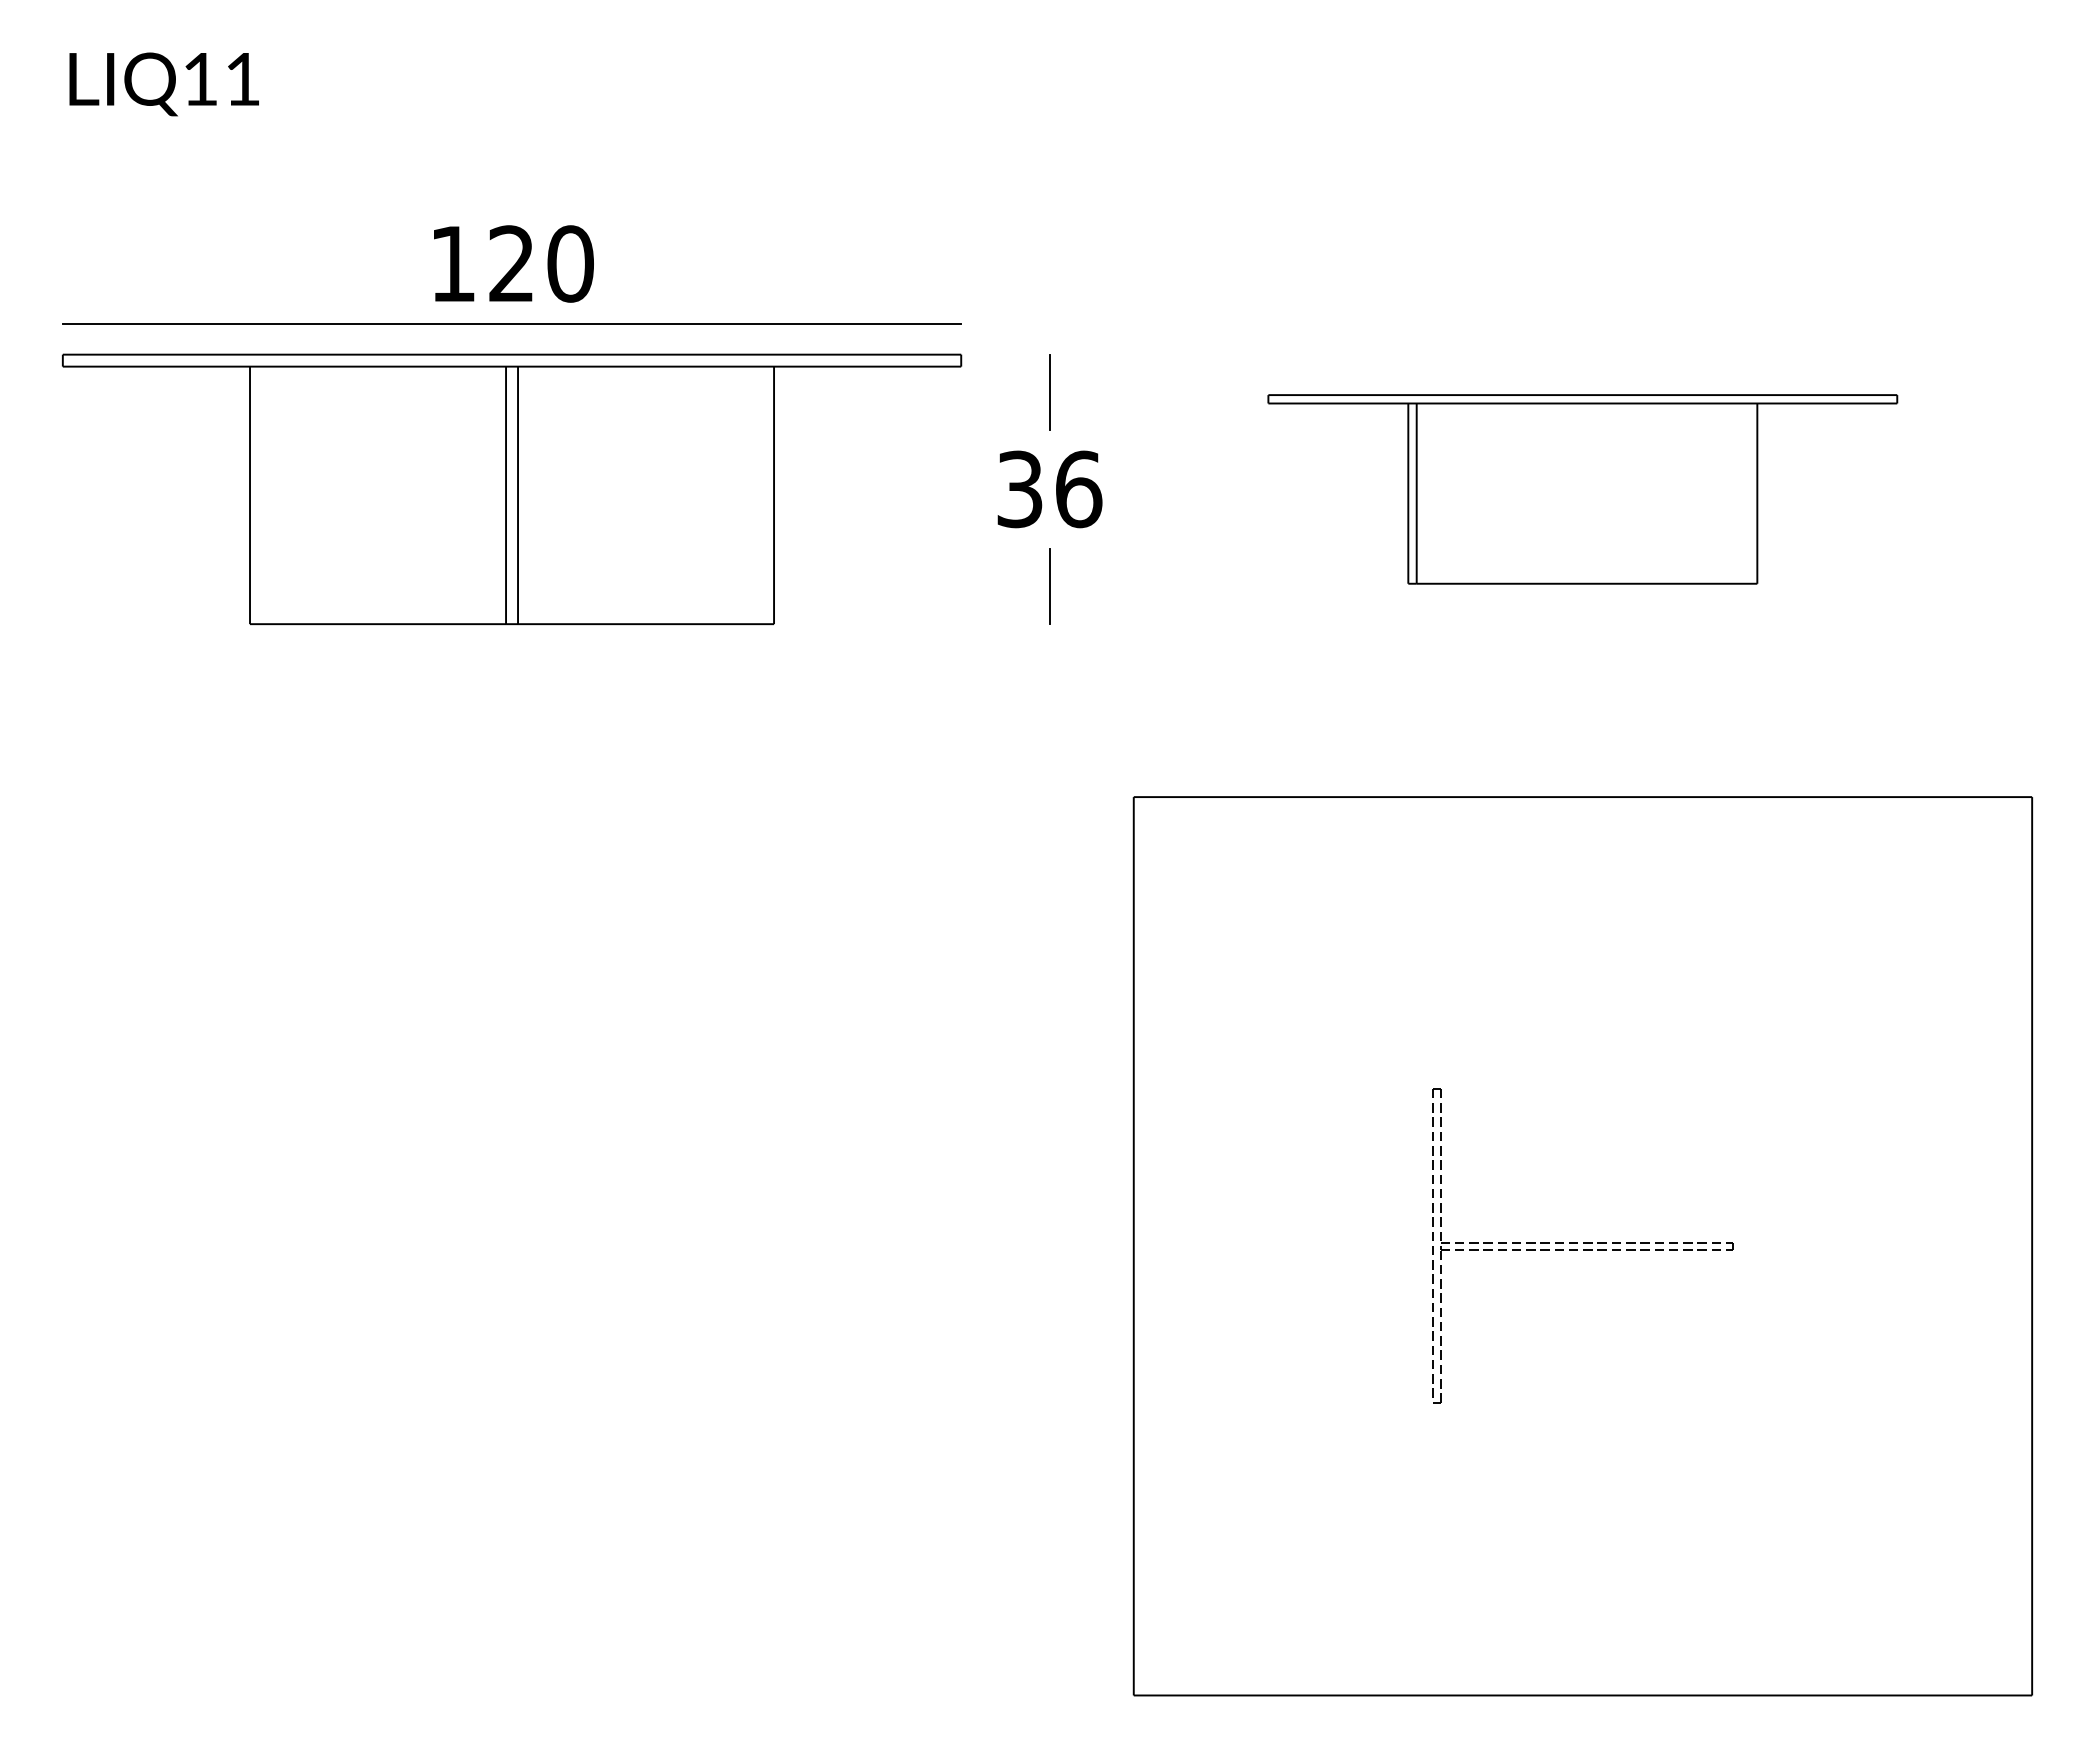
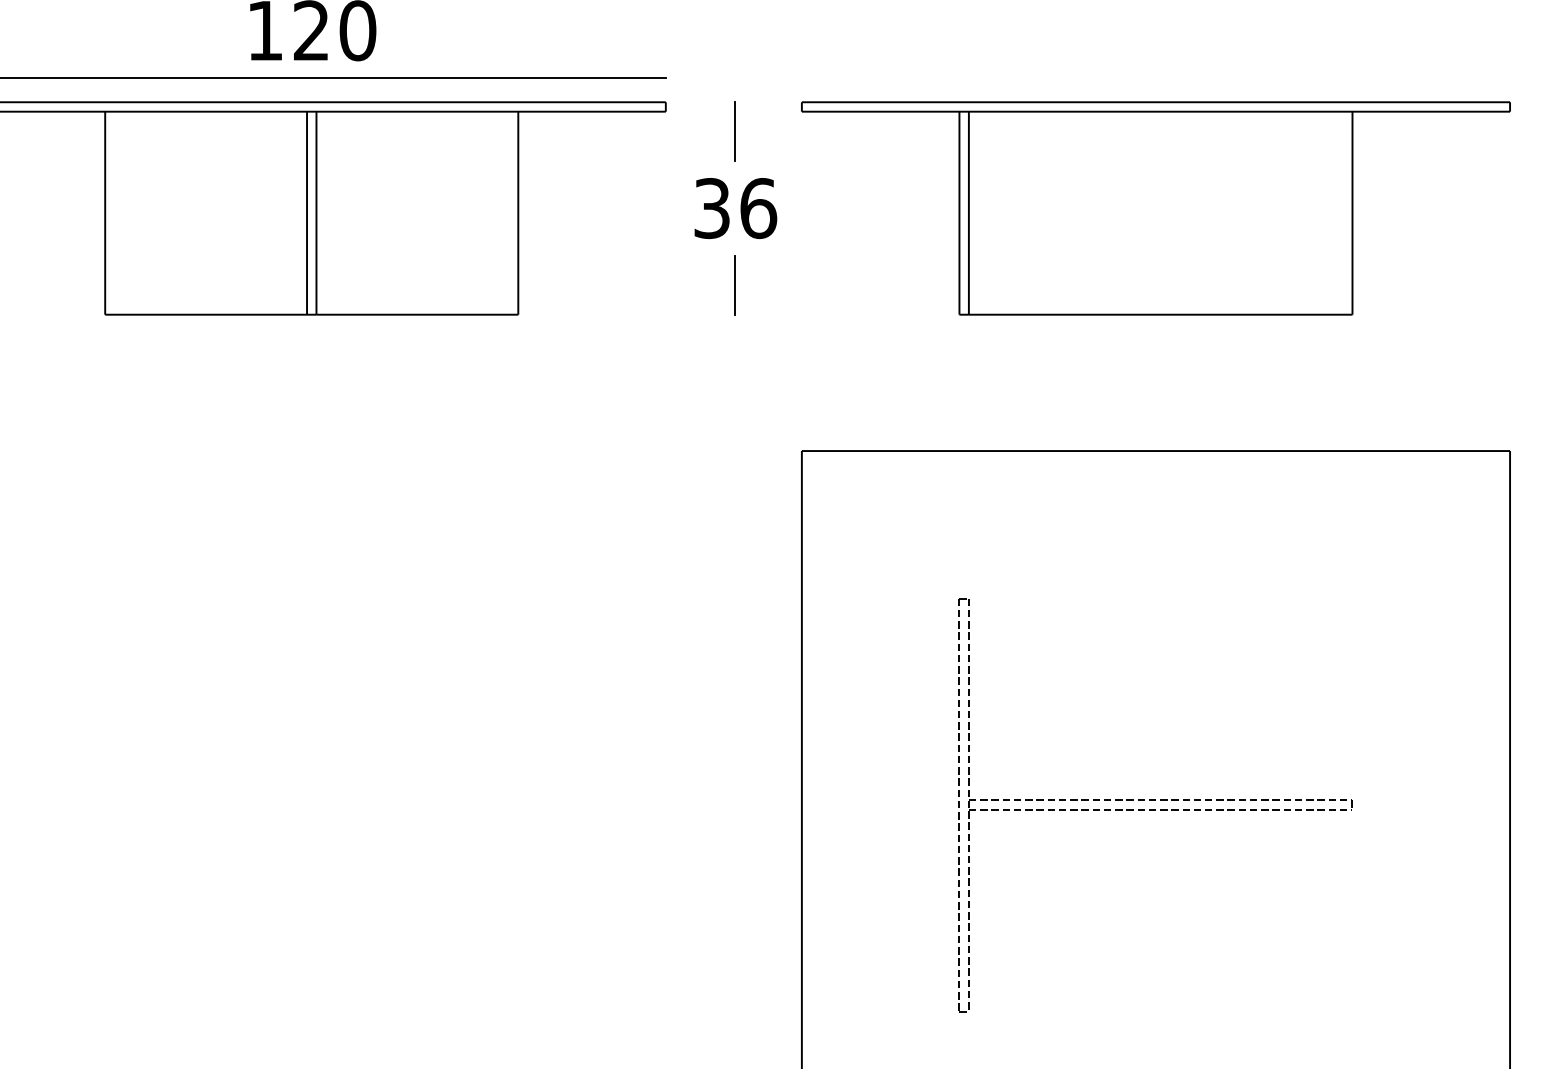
part: (1582, 489) -> (1155, 208), size x1.43
part: (1582, 1245) -> (1155, 804), size x1.67

